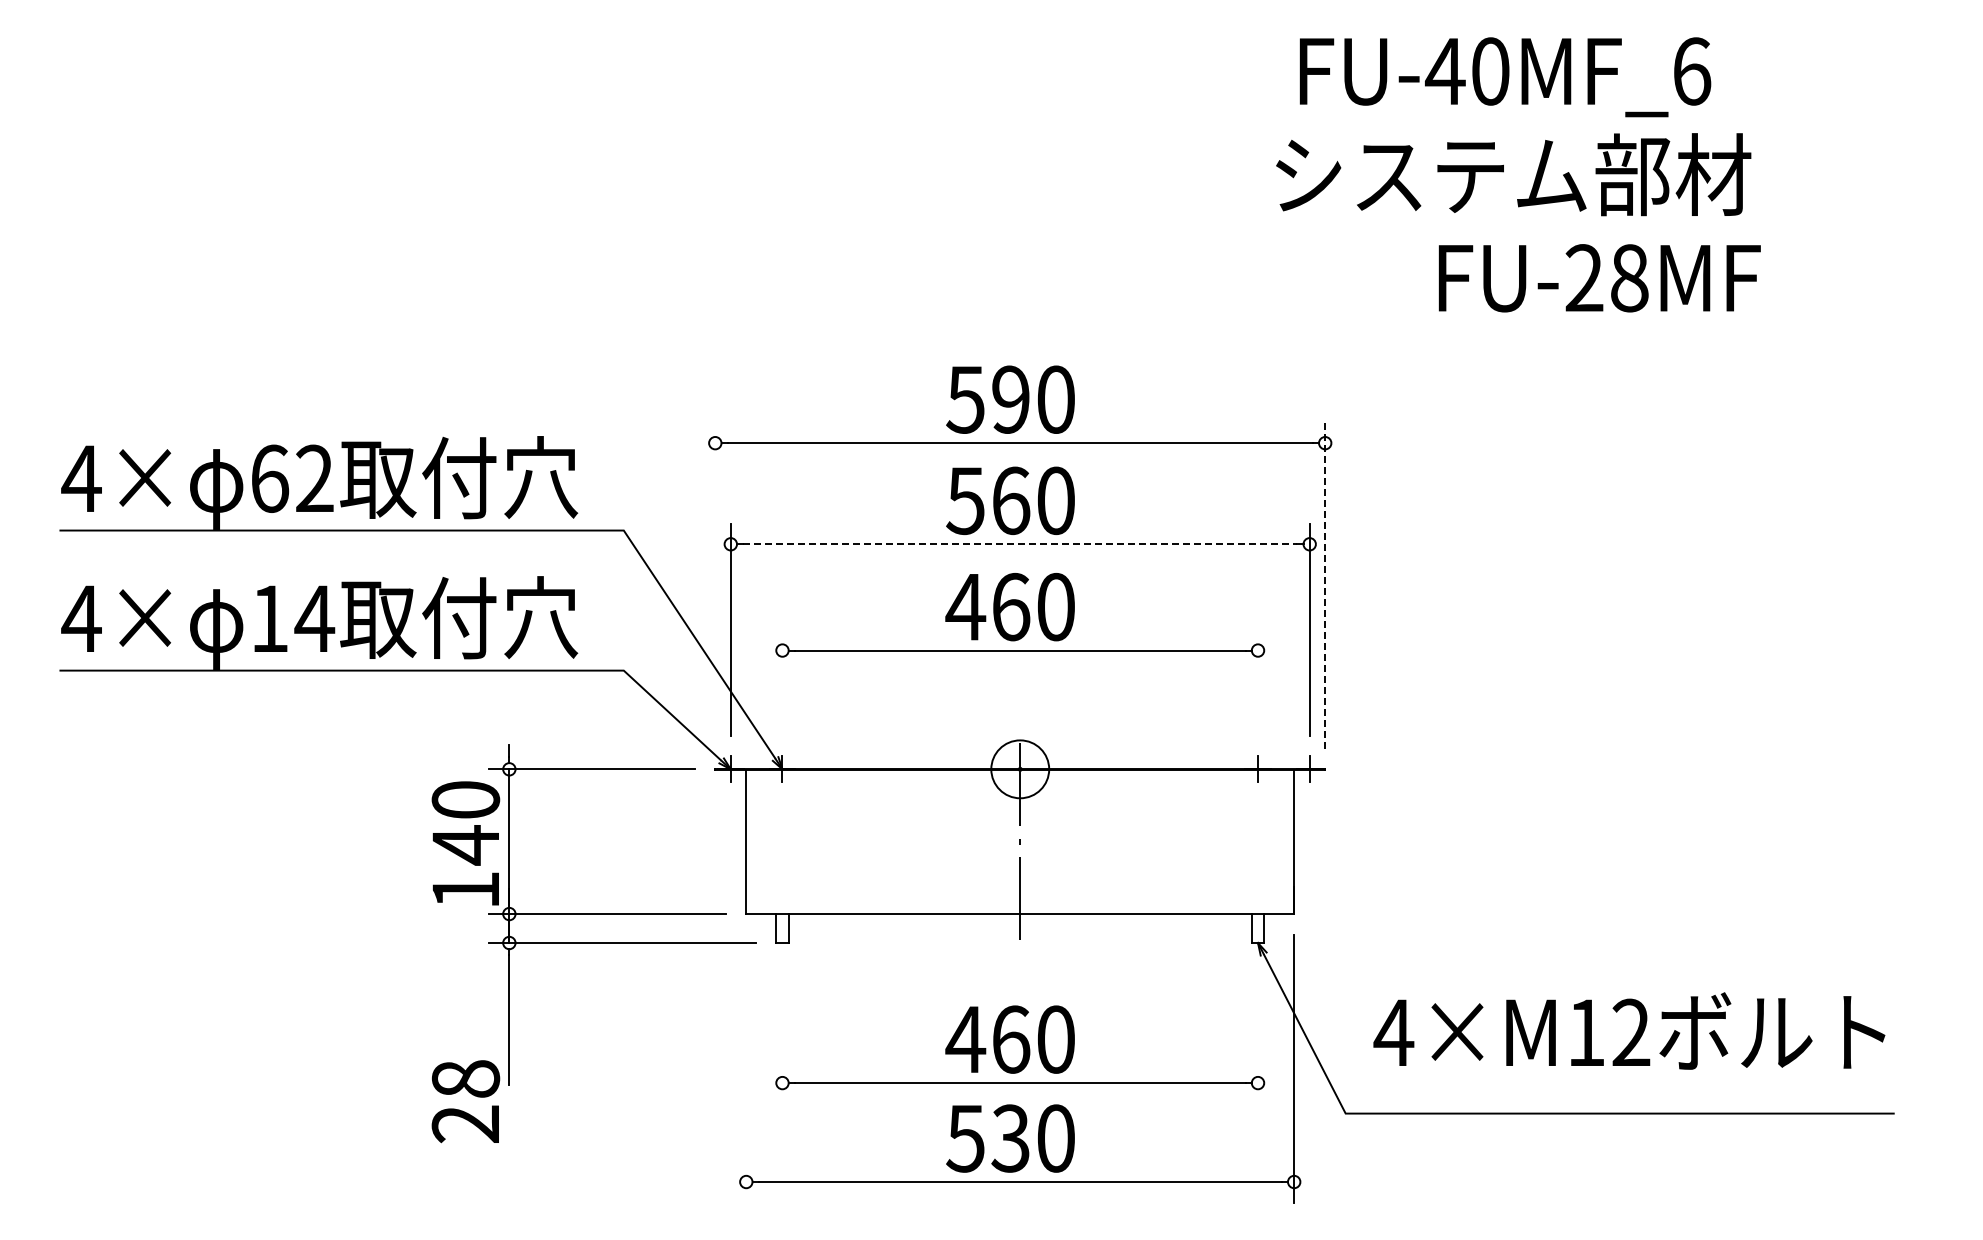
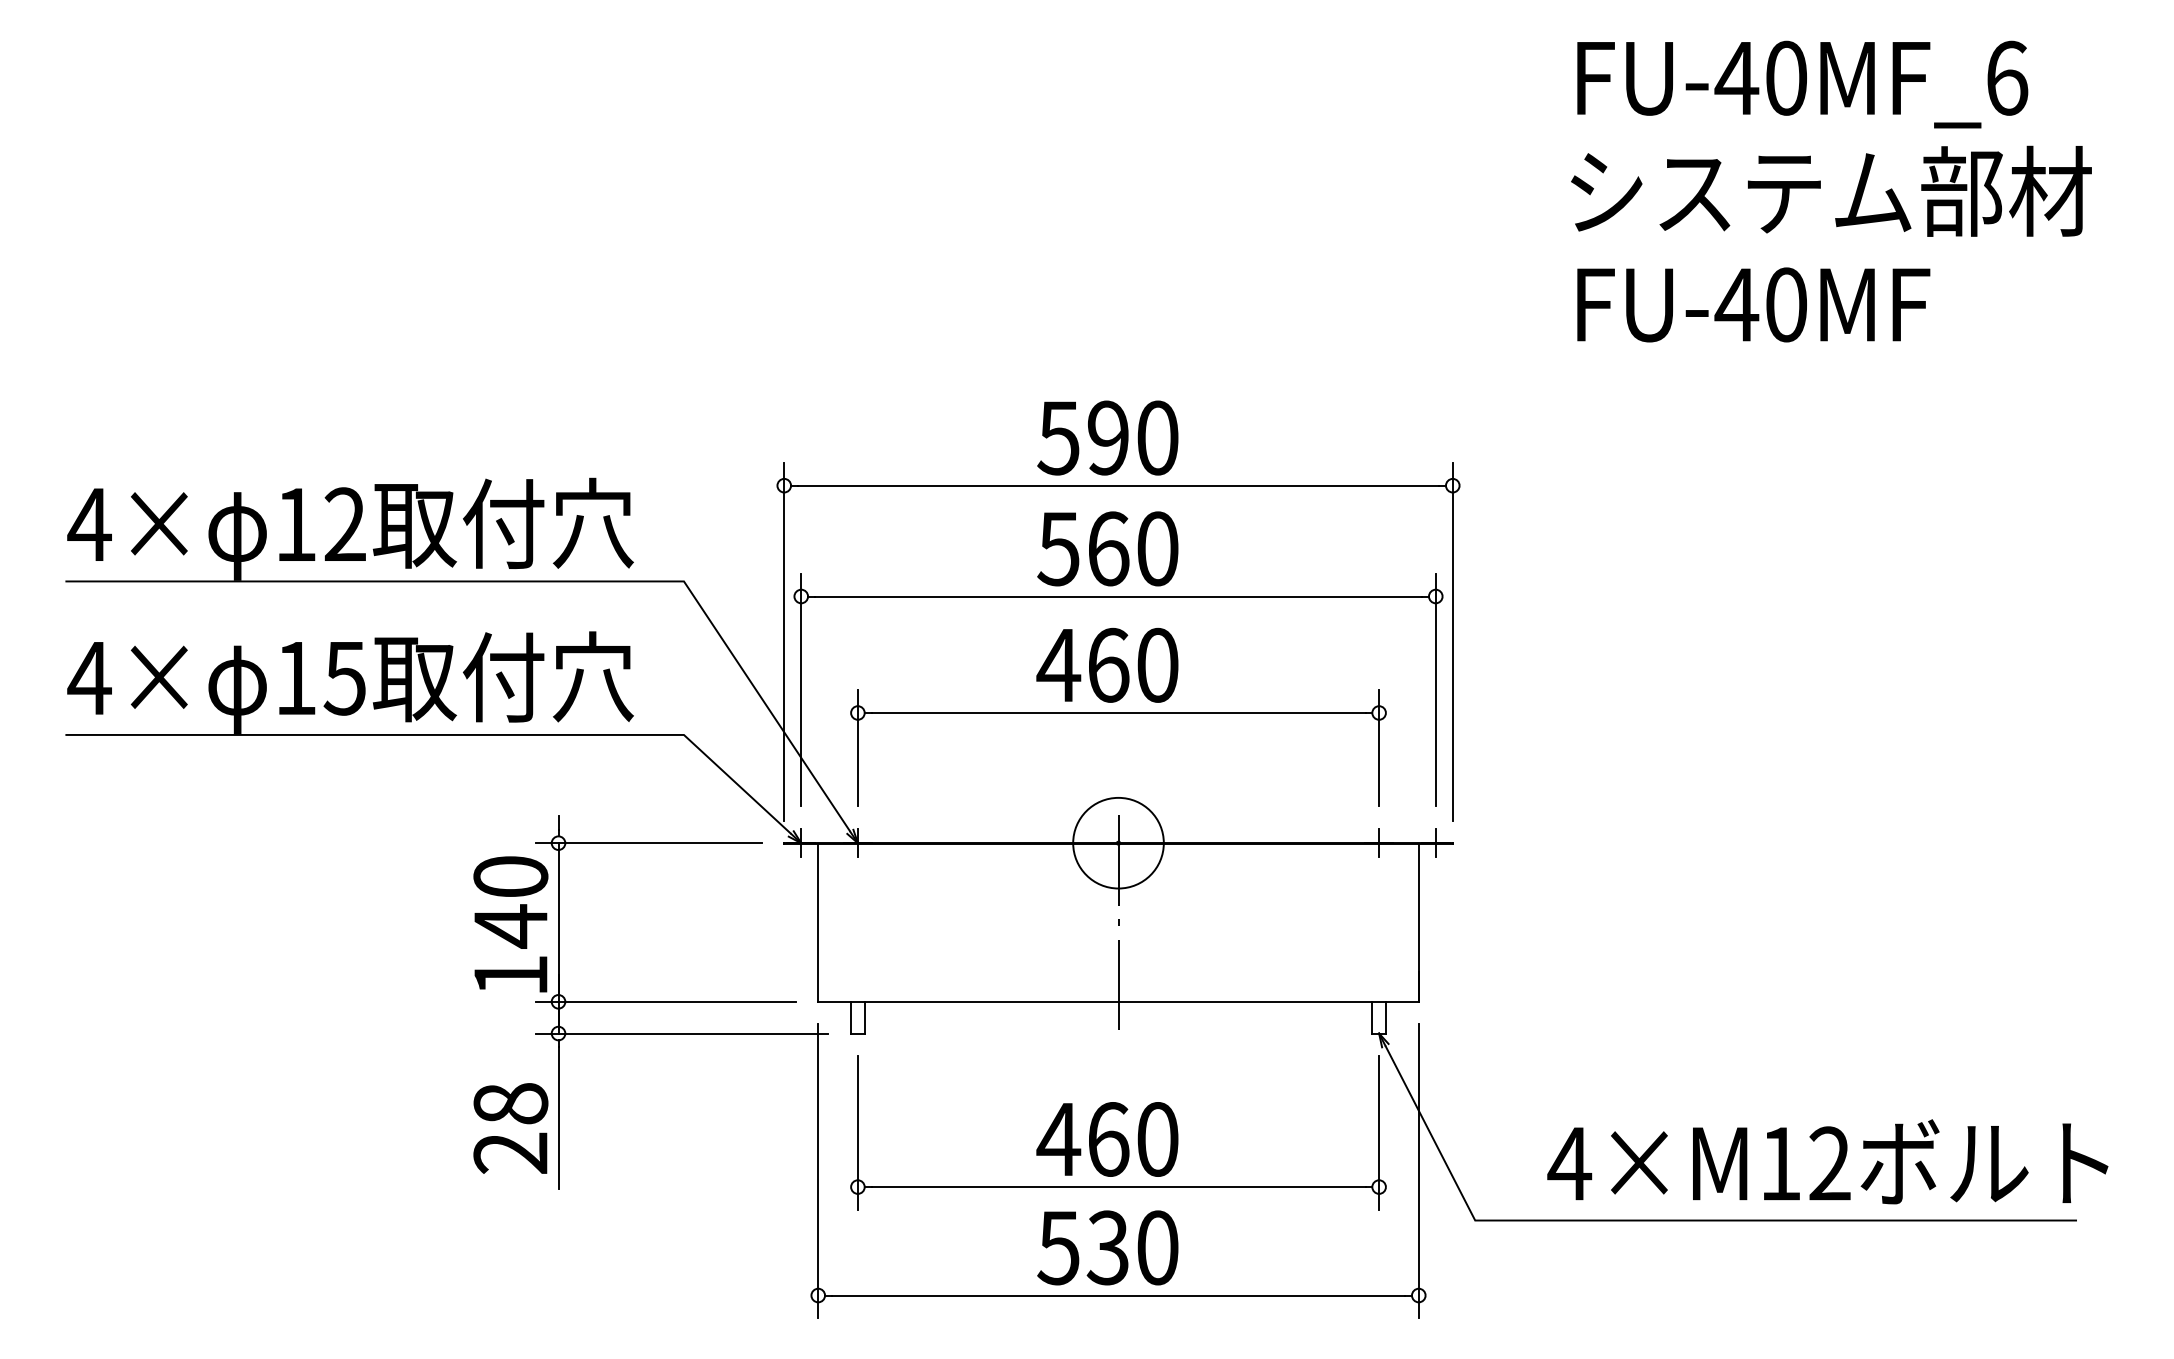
text: (1505, 77) -> (1802, 84), moved
text: (1513, 174) -> (1831, 191), moved
text: (1605, 278) -> (1760, 305), FU-28MF -> FU-40MF
text: (270, 478) -> (296, 524), 62 -> 12
line: (1020, 544) -> (1118, 596), dashed -> solid
line: (715, 585) -> (784, 641), added
line: (1325, 585) -> (1453, 641), dashed -> solid
text: (314, 619) -> (344, 678), 14 -> 15
line: (782, 682) -> (857, 748), added
line: (1258, 682) -> (1379, 748), added
circle: (1019, 768) -> (1117, 842), size x1.43
text: (1629, 1030) -> (1827, 1161), moved
line: (782, 1033) -> (857, 1132), added
line: (1258, 1033) -> (1379, 1132), added
line: (746, 1068) -> (818, 1171), added
text: (465, 1101) -> (510, 1128), moved

